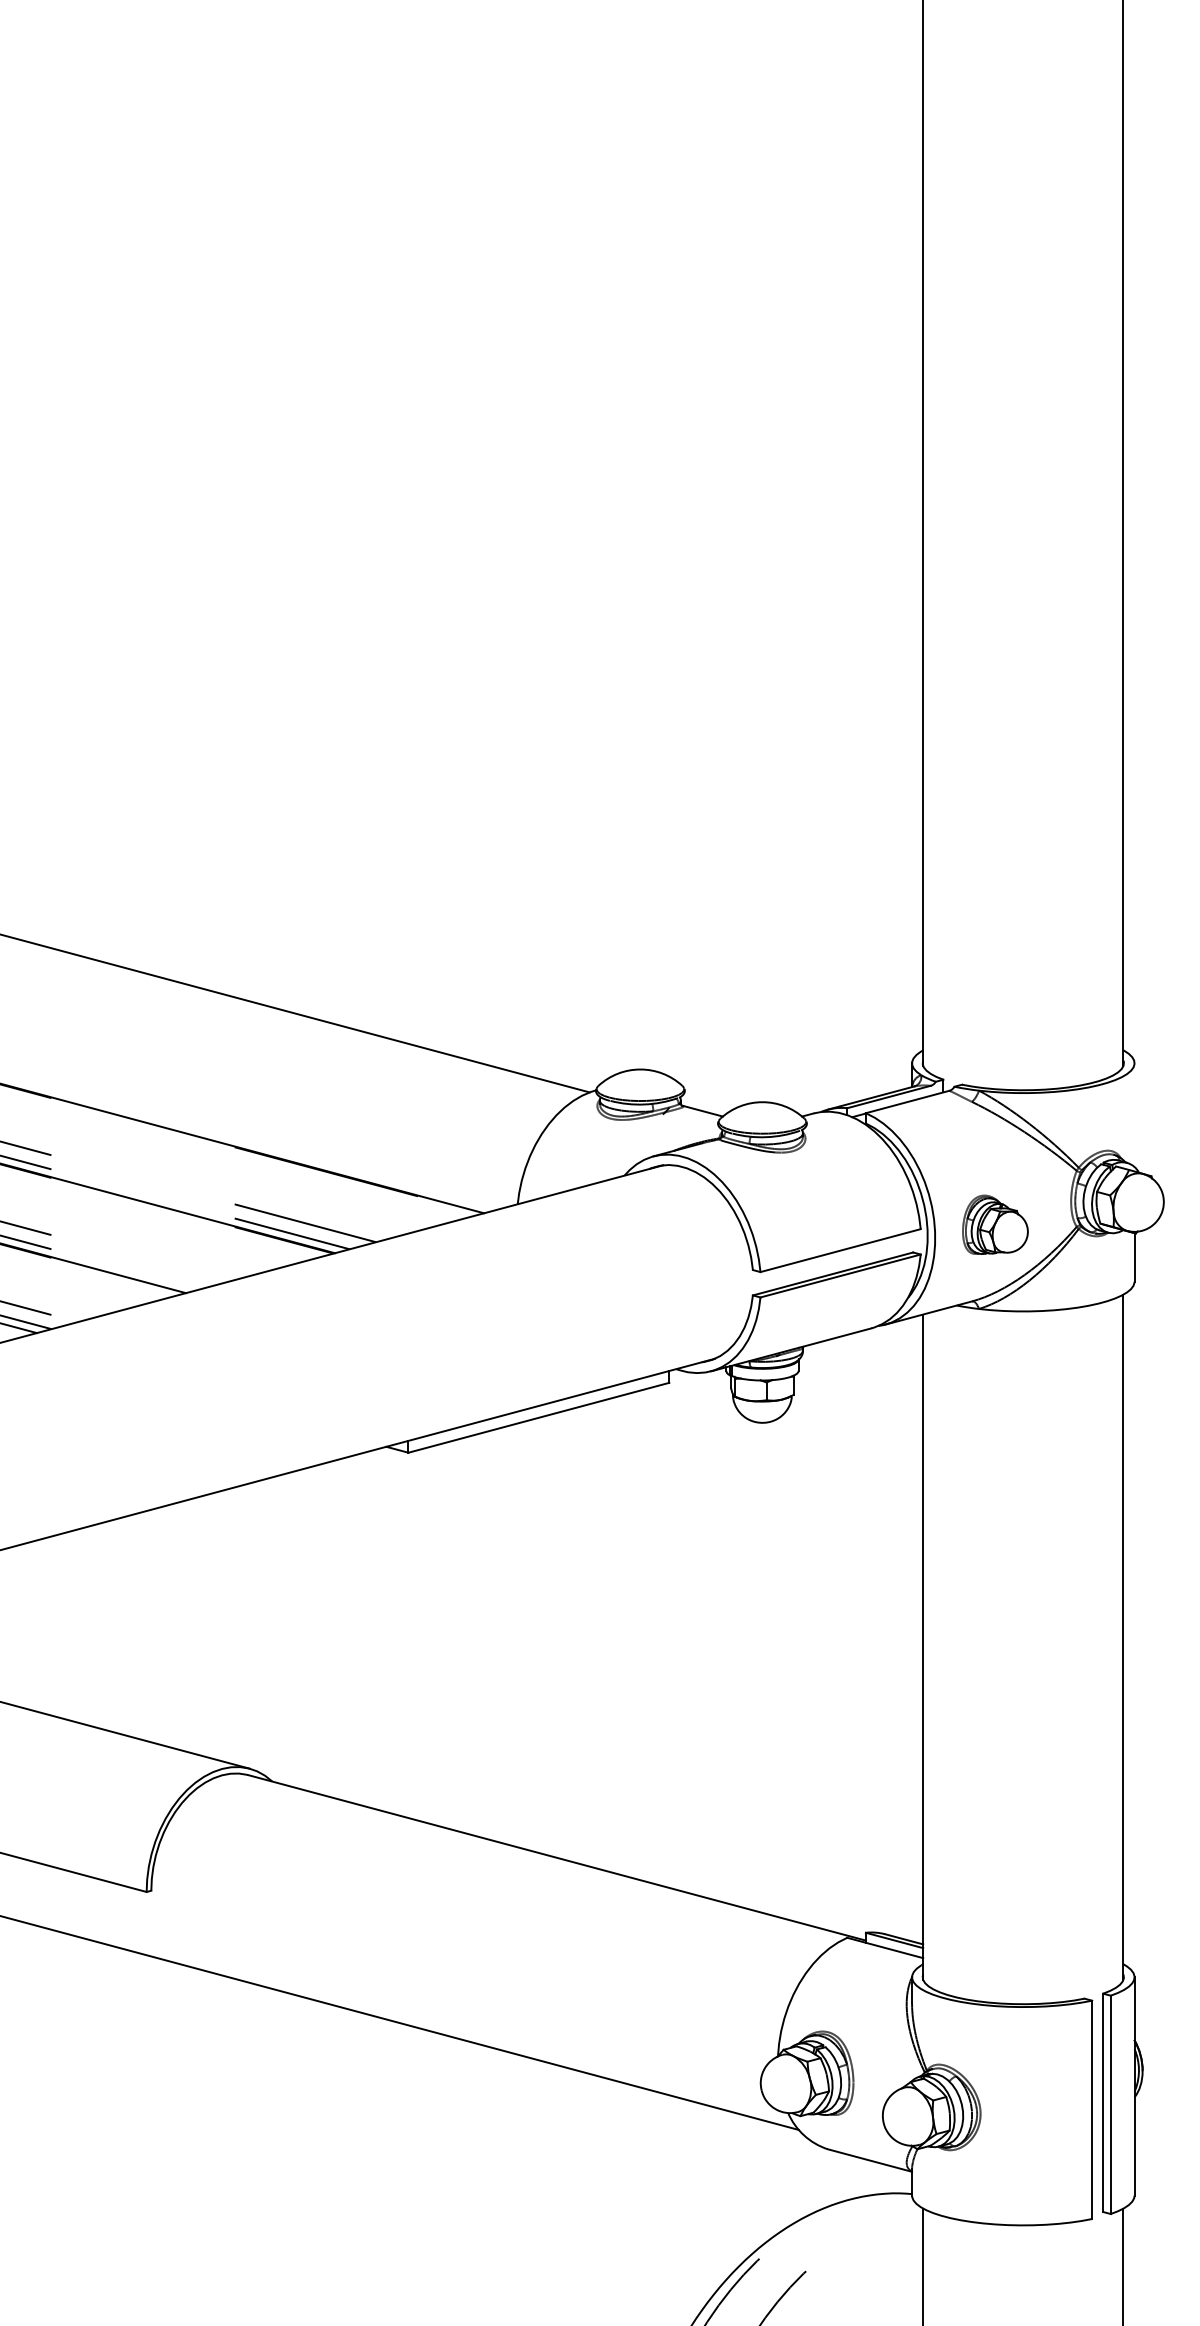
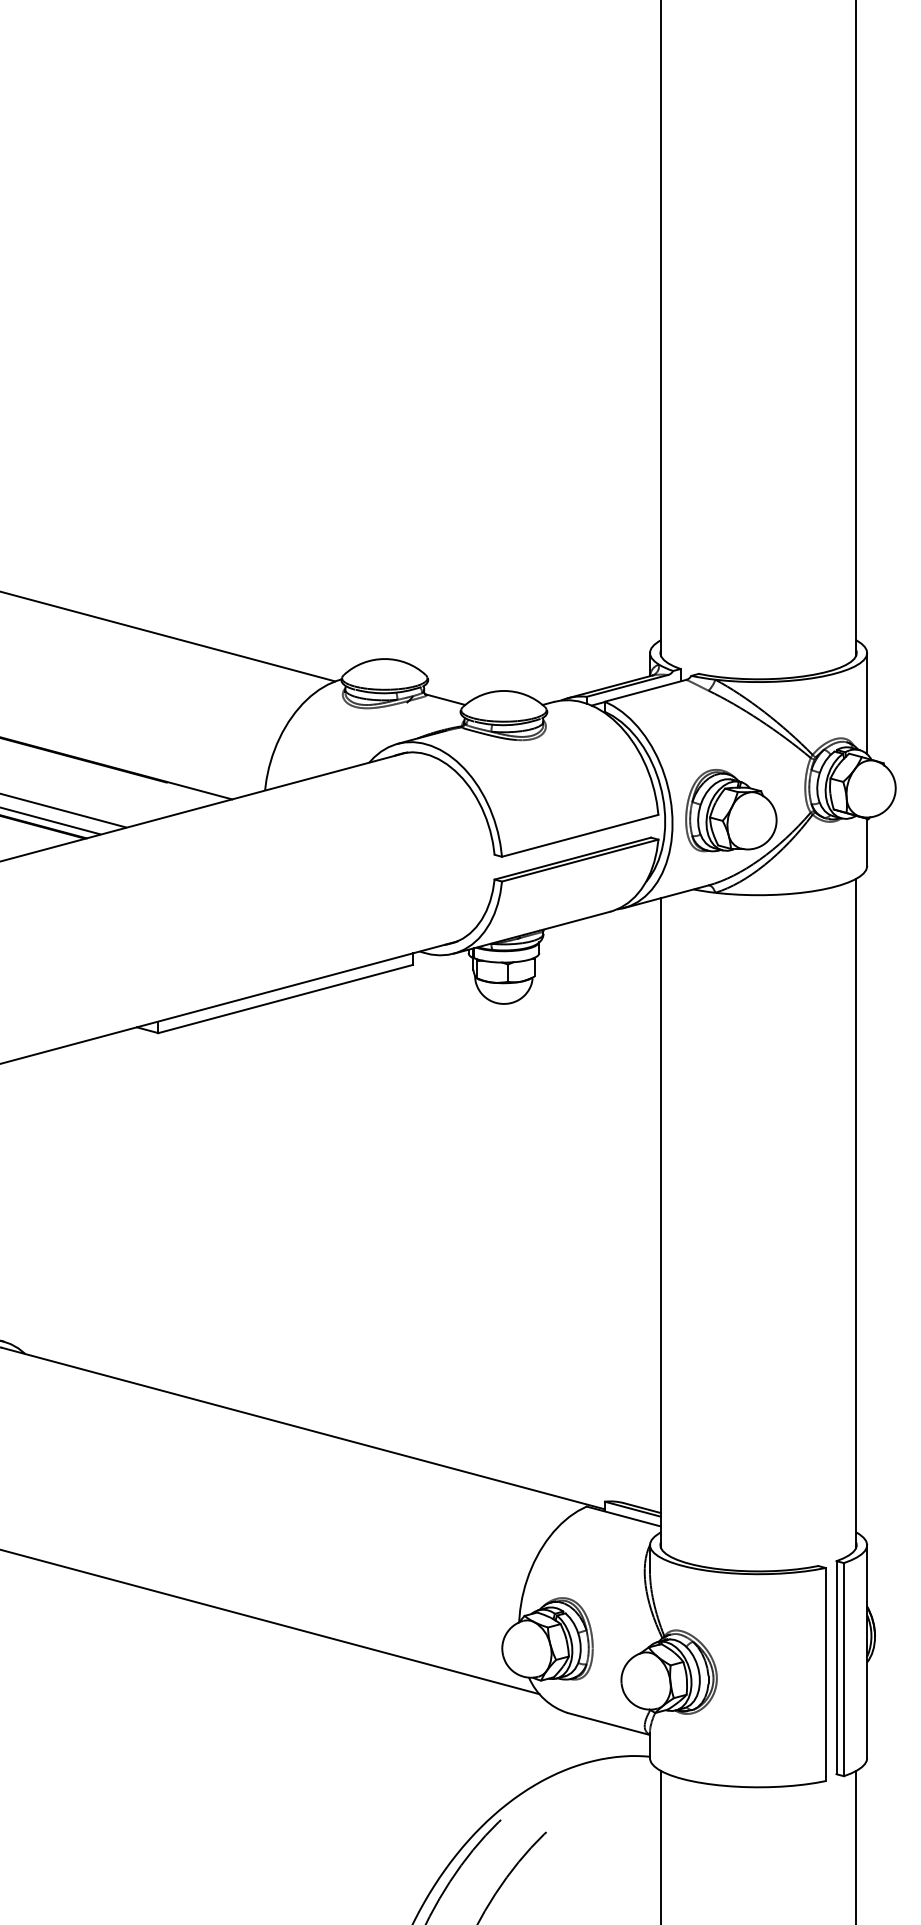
line: (1134, 1115) -> (867, 703), added
part: (995, 1224) -> (731, 810), size x1.43

